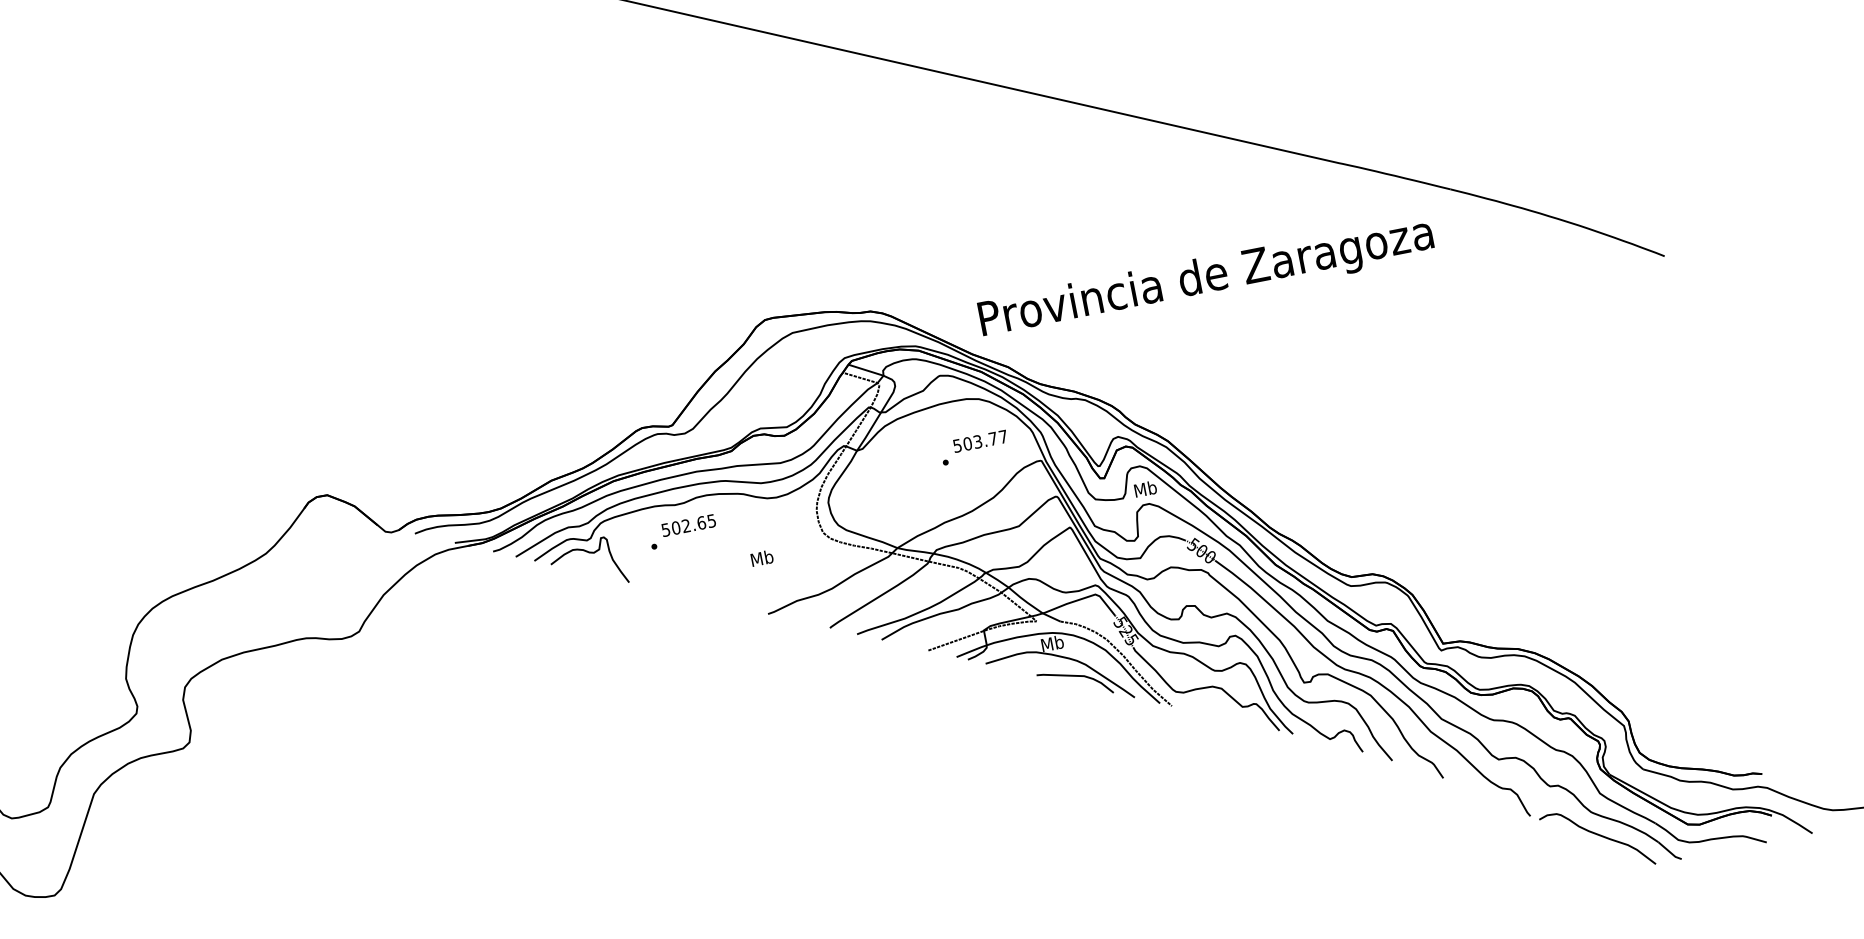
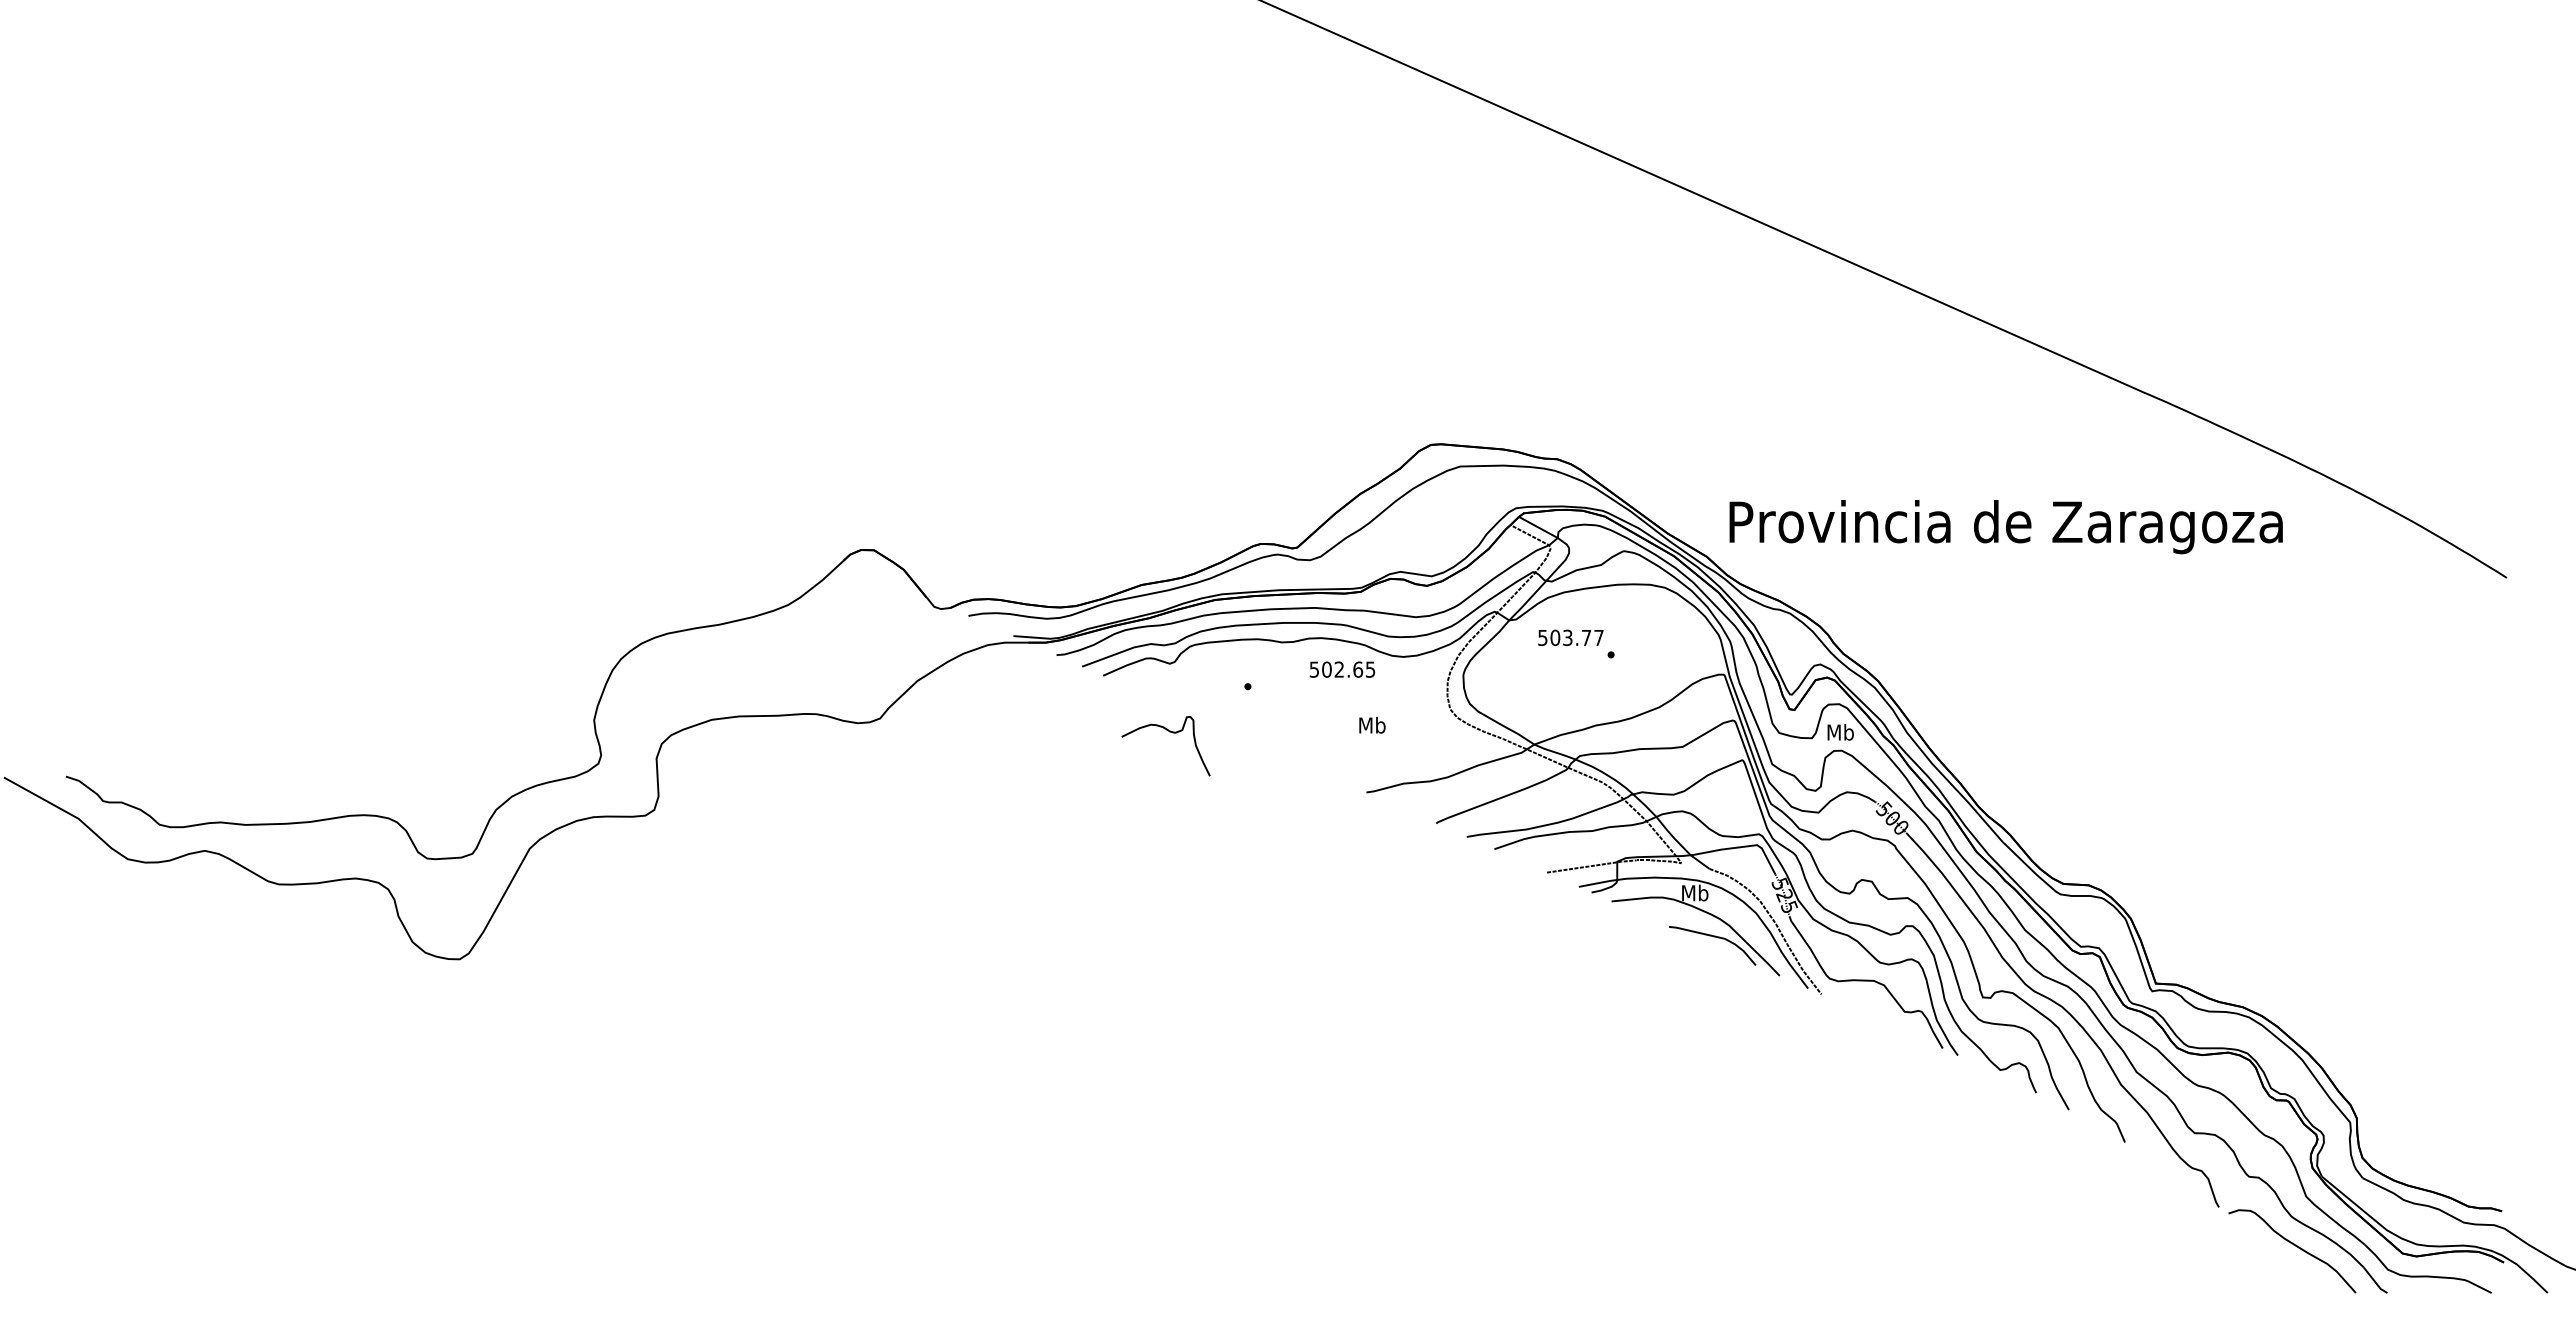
text: (1206, 279) -> (2005, 527), moved
text: (980, 441) -> (1570, 637), moved
text: (688, 525) -> (1342, 669), moved
curve: (589, 553) -> (1169, 732), moved

